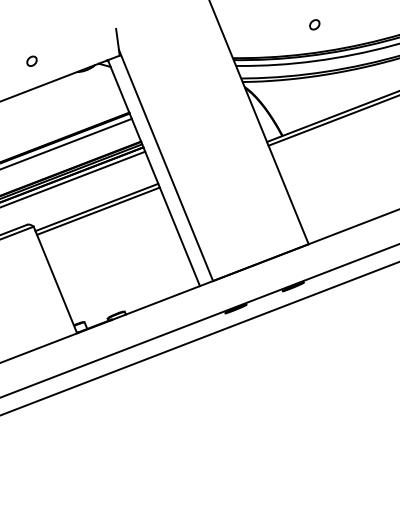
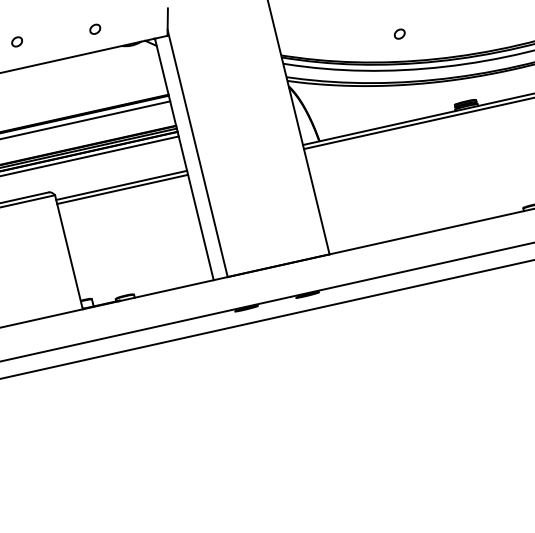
part: (314, 24) -> (399, 33), moved
part: (32, 60) -> (95, 28), moved

